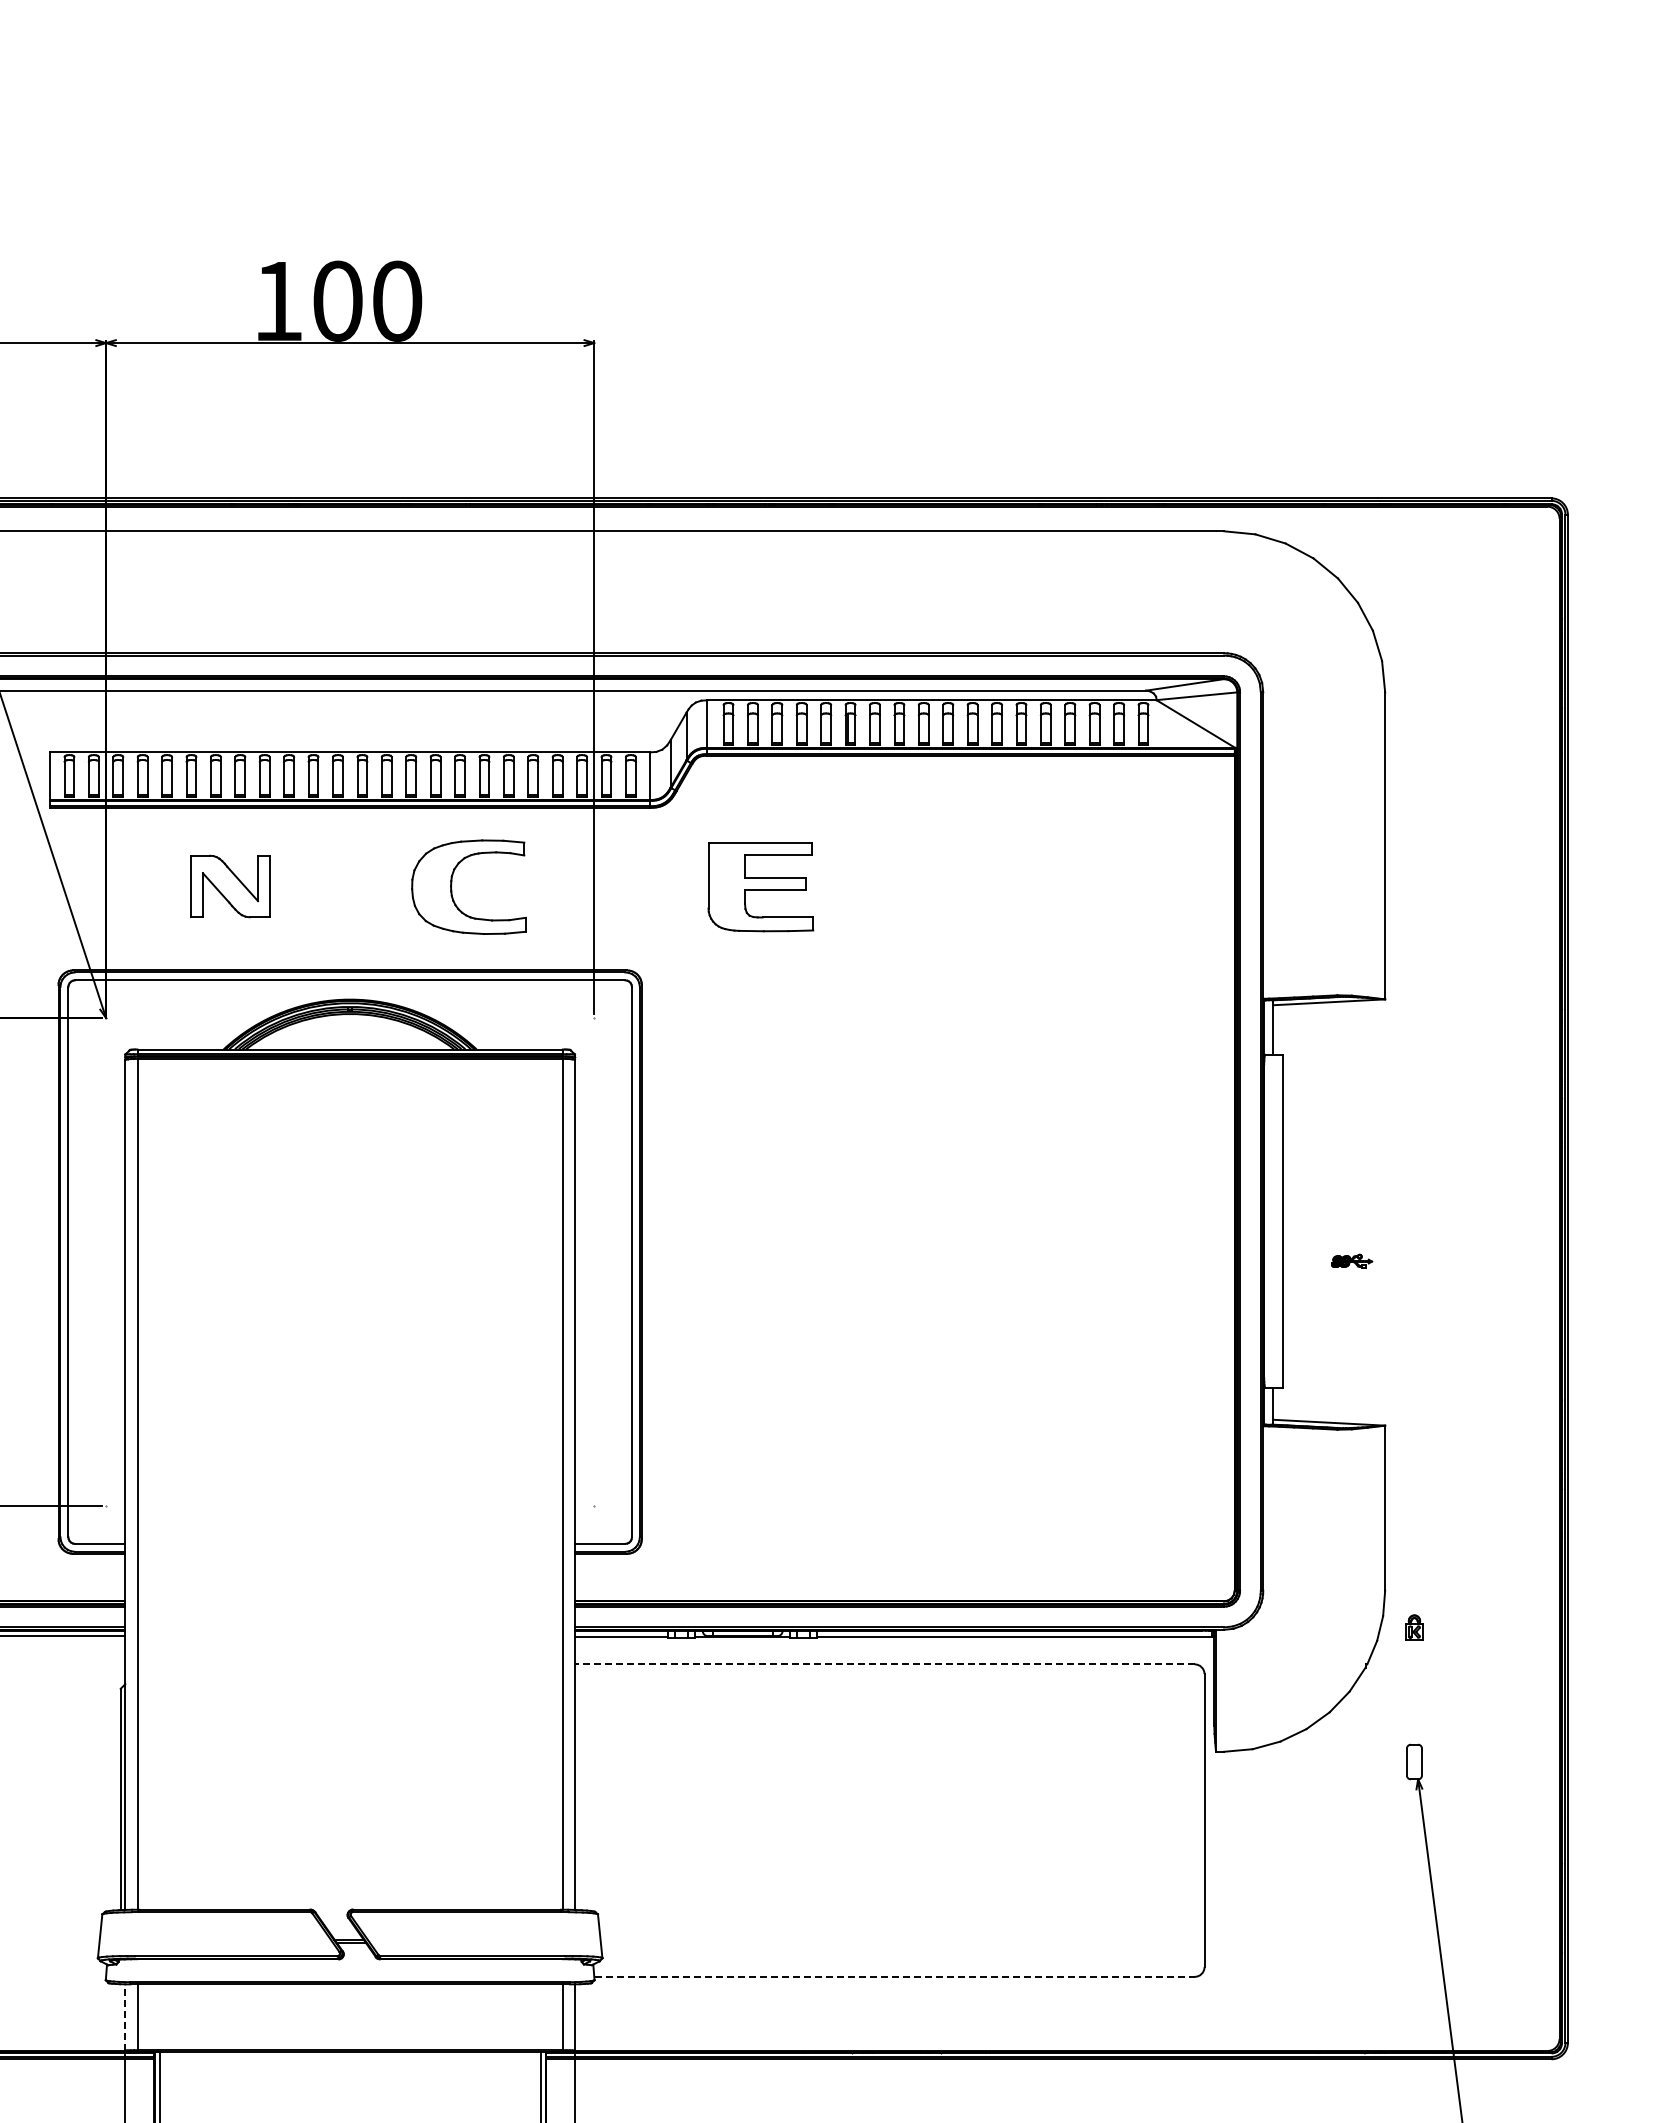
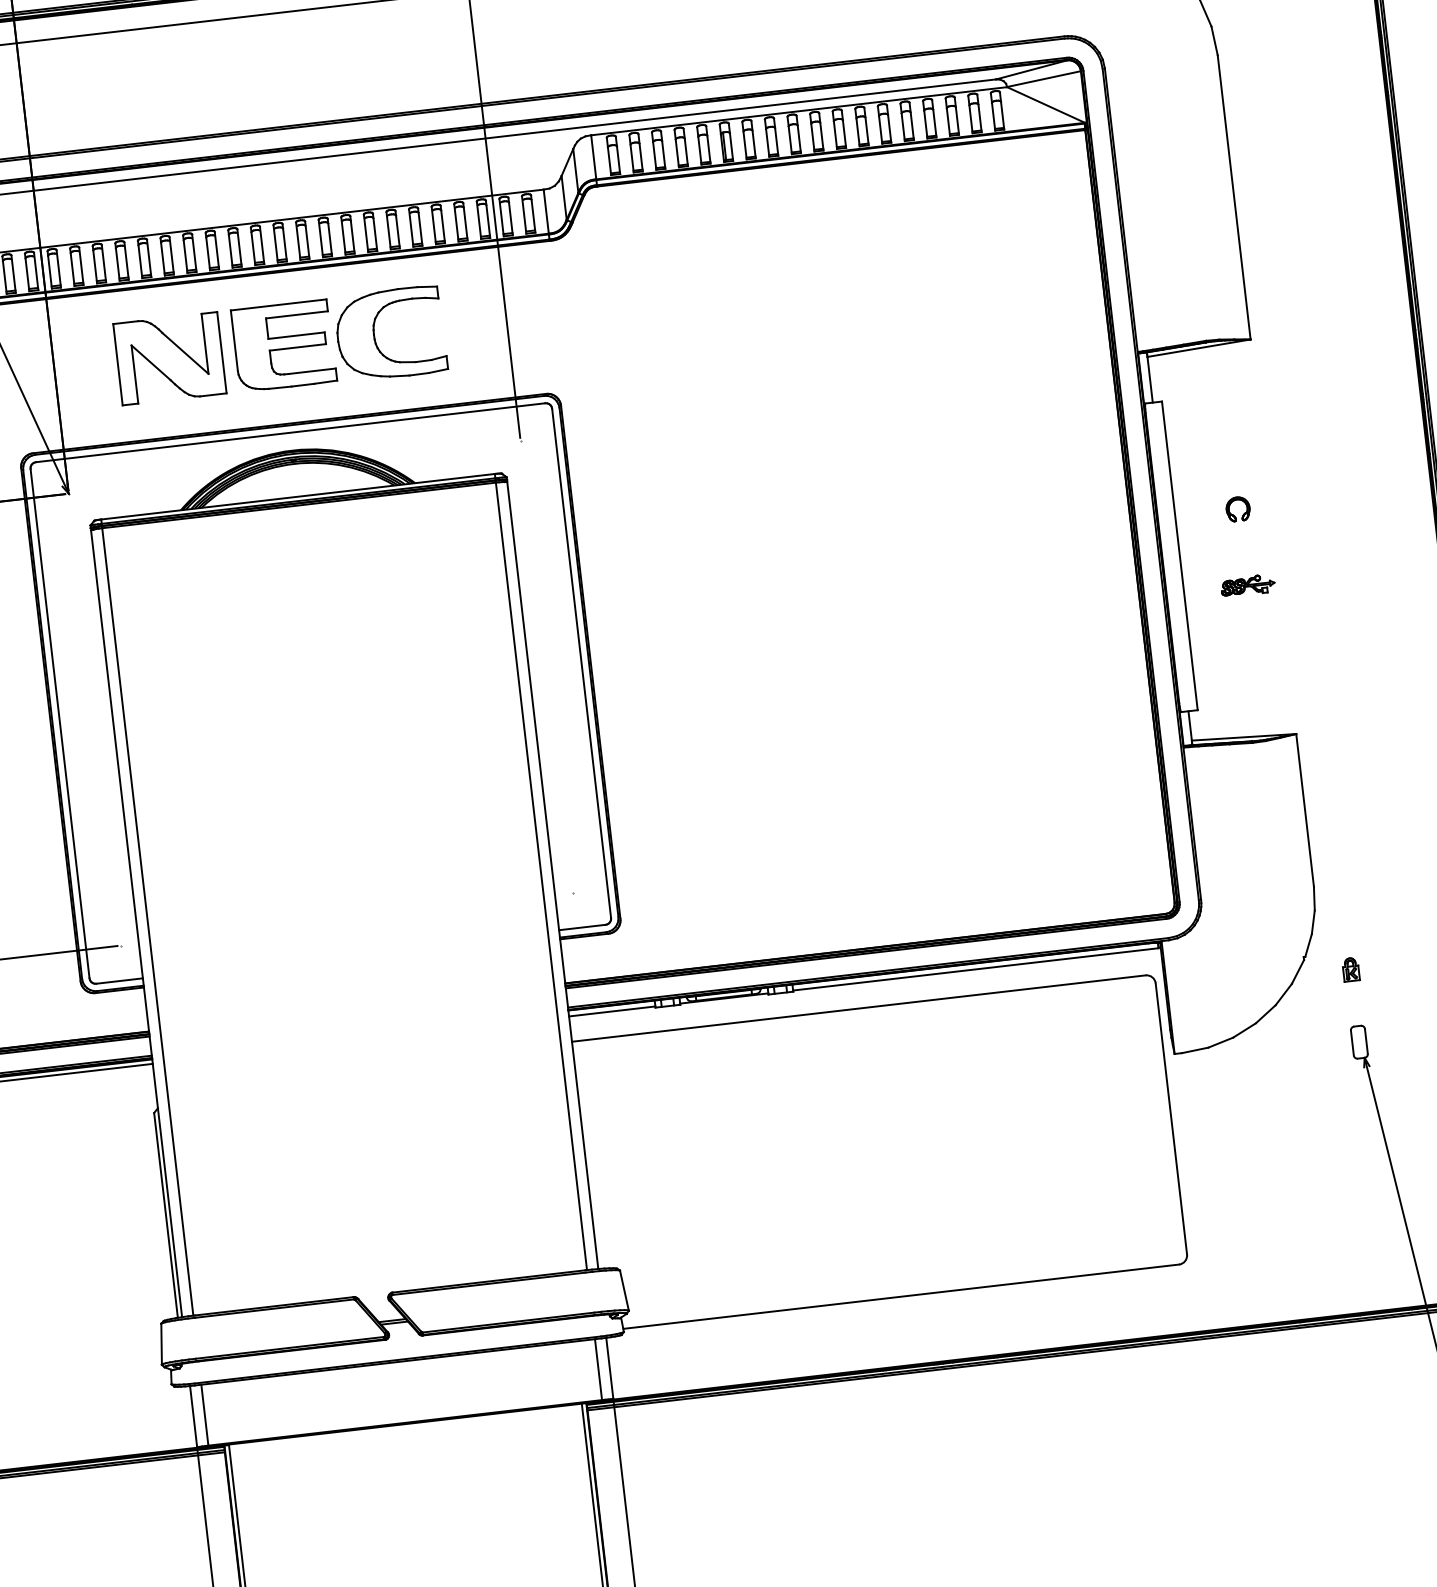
part: (230, 886) -> (169, 358), size x1.43
part: (760, 887) -> (283, 346), moved
part: (1344, 1183) -> (1232, 514), added
part: (1351, 1261) -> (1247, 585), size x1.43
part: (1414, 1627) -> (1351, 969), moved
line: (884, 1664) -> (858, 1008), dashed -> solid
line: (895, 1976) -> (902, 1296), dashed -> solid
line: (125, 2017) -> (193, 1416), dashed -> solid

